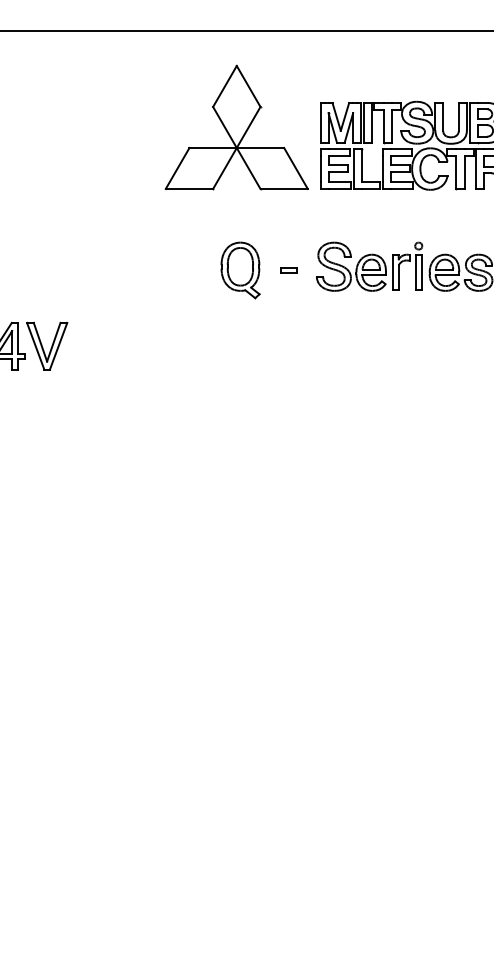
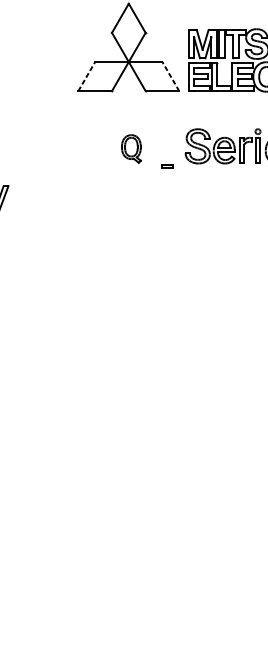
line: (177, 168) -> (86, 76), solid -> dashed
line: (295, 168) -> (170, 76), solid -> dashed
part: (240, 270) -> (131, 149), size x0.7
part: (288, 270) -> (166, 166), moved

